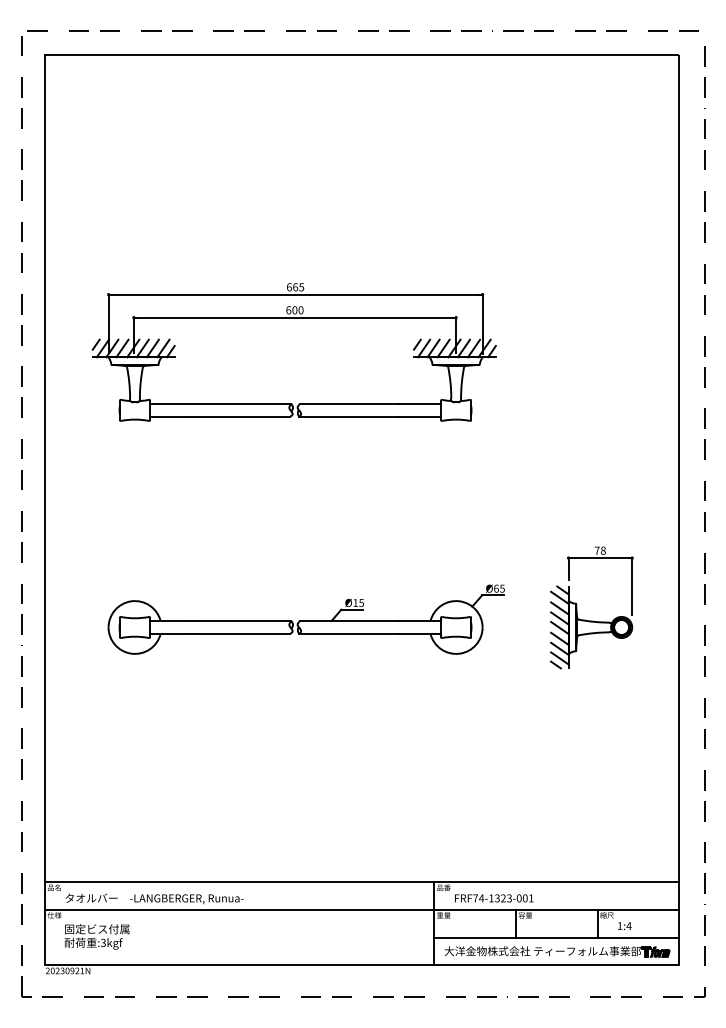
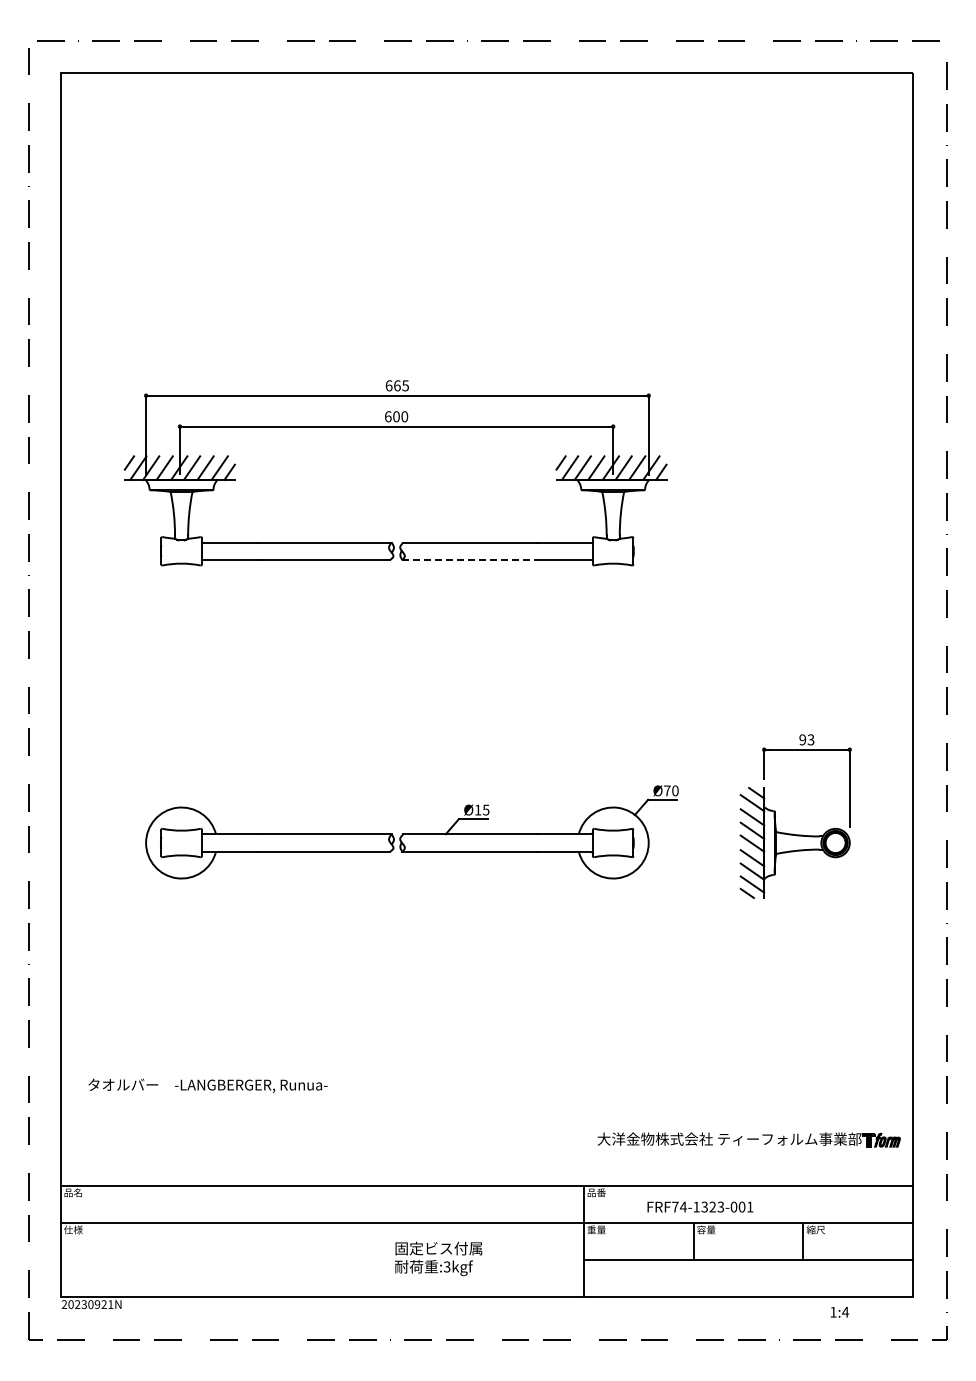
line: (349, 417) -> (470, 560), solid -> dashed
text: (599, 550) -> (806, 739), 78 -> 93
text: (499, 588) -> (671, 790), Ø65 -> Ø70
text: (494, 897) -> (700, 1206), moved
text: (154, 898) -> (207, 1085), moved
text: (624, 926) -> (839, 1312), moved
text: (96, 936) -> (438, 1258), moved
part: (556, 951) -> (748, 1139), moved

